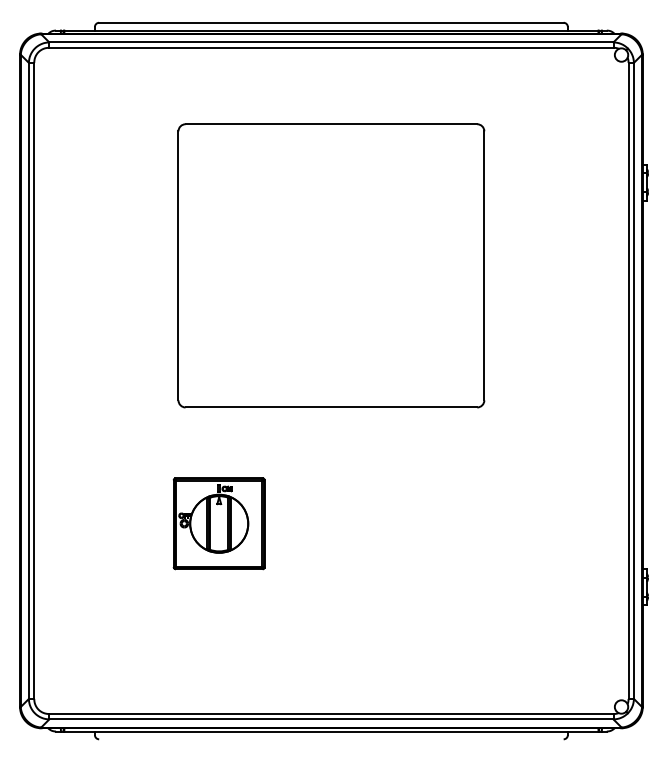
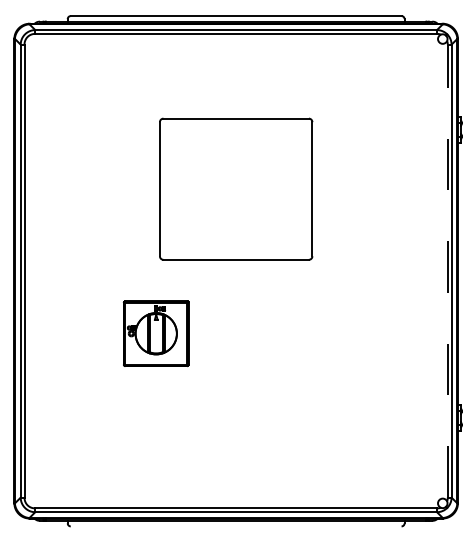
part: (331, 265) -> (236, 188), size x0.7
line: (628, 380) -> (447, 270), solid -> dashed
part: (218, 523) -> (155, 333), moved

